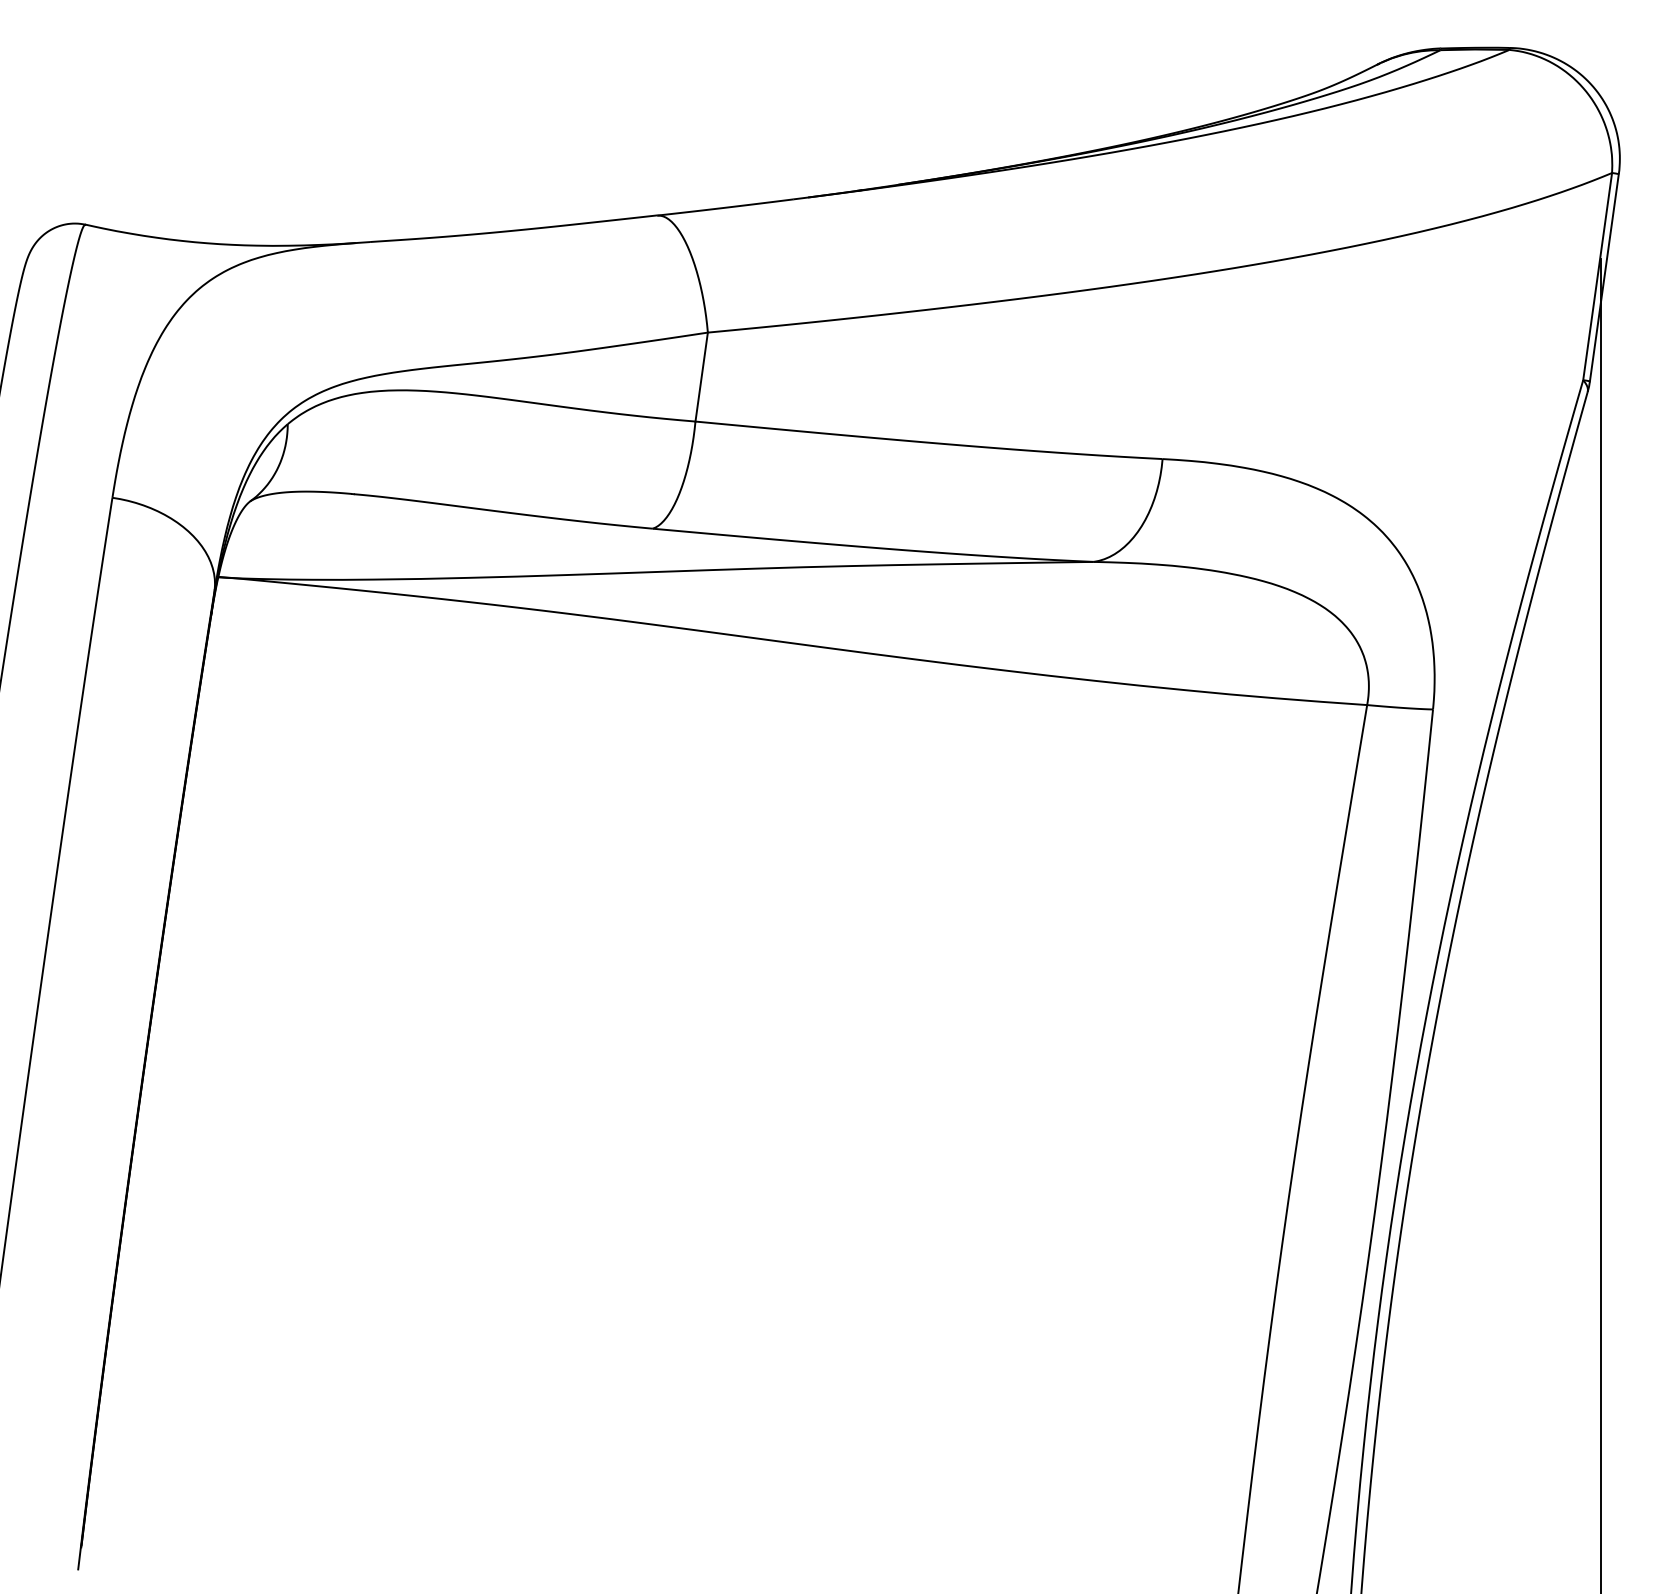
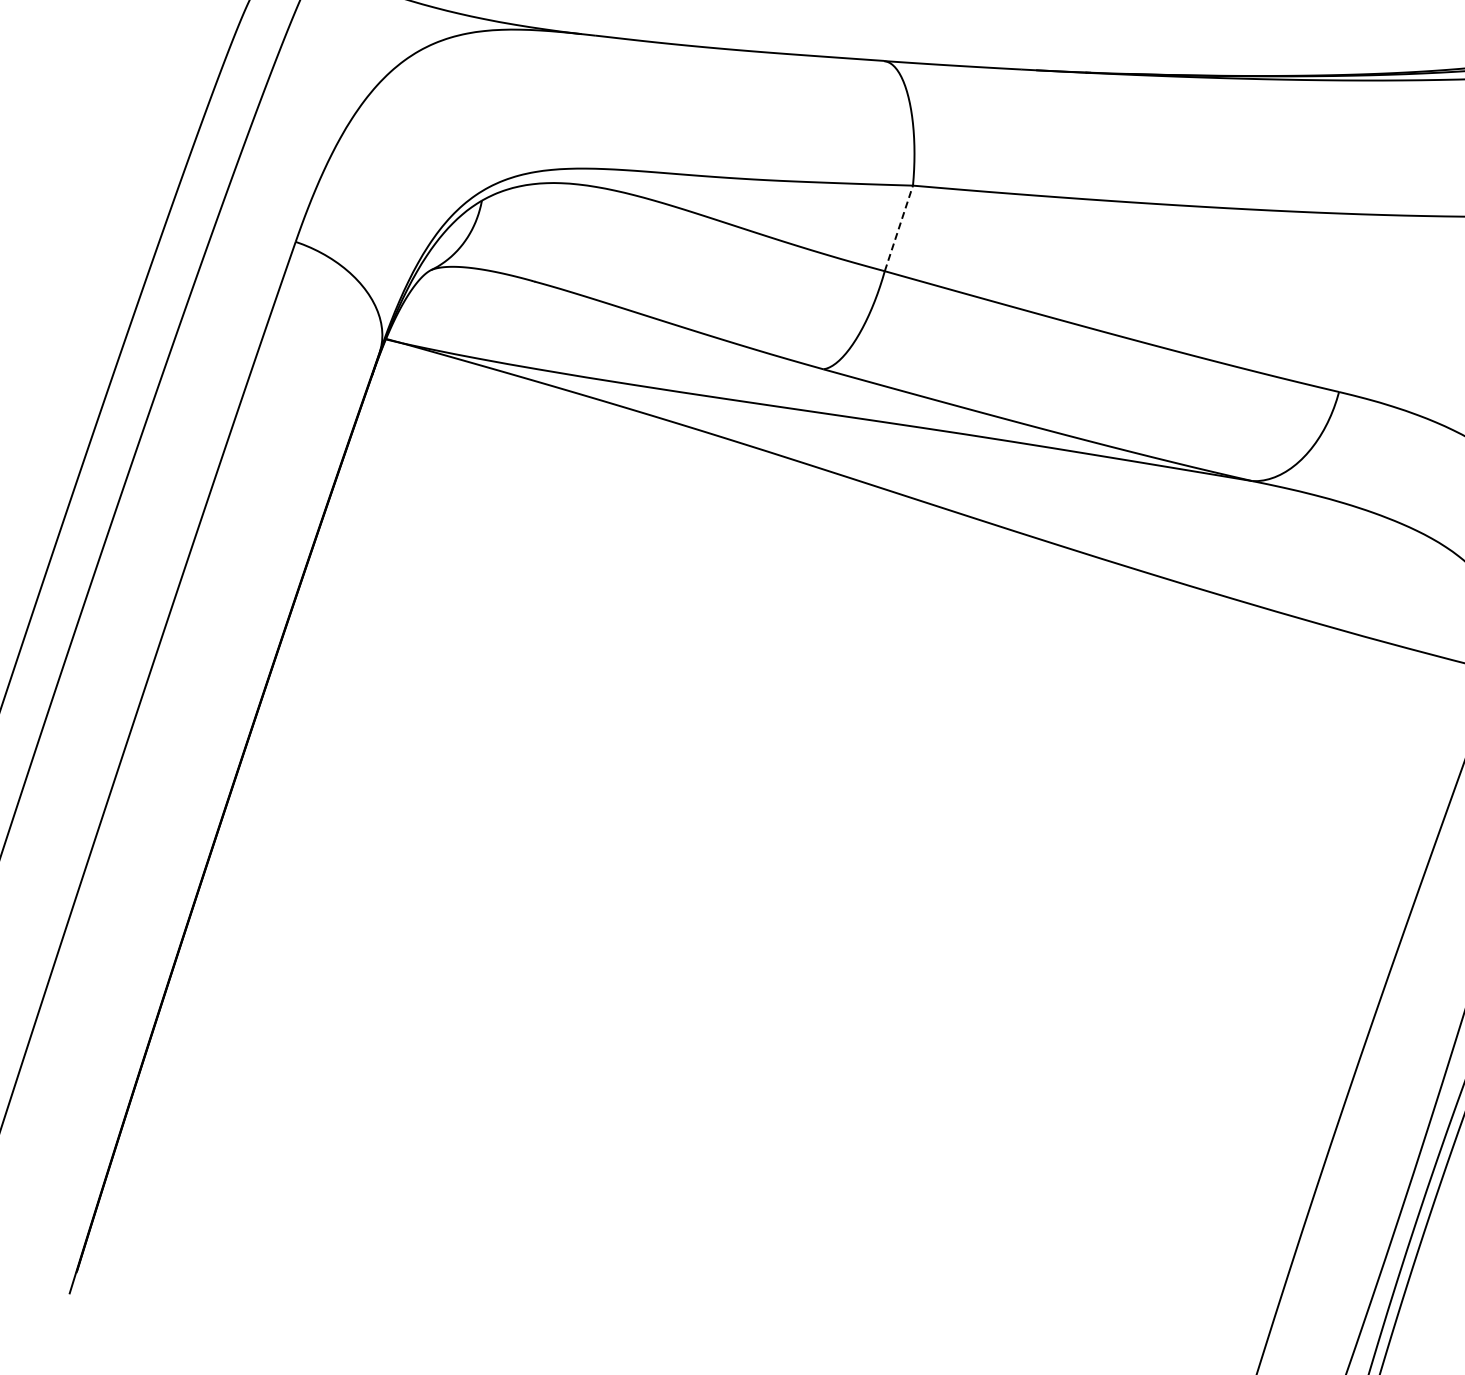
line: (701, 377) -> (898, 228), solid -> dashed

